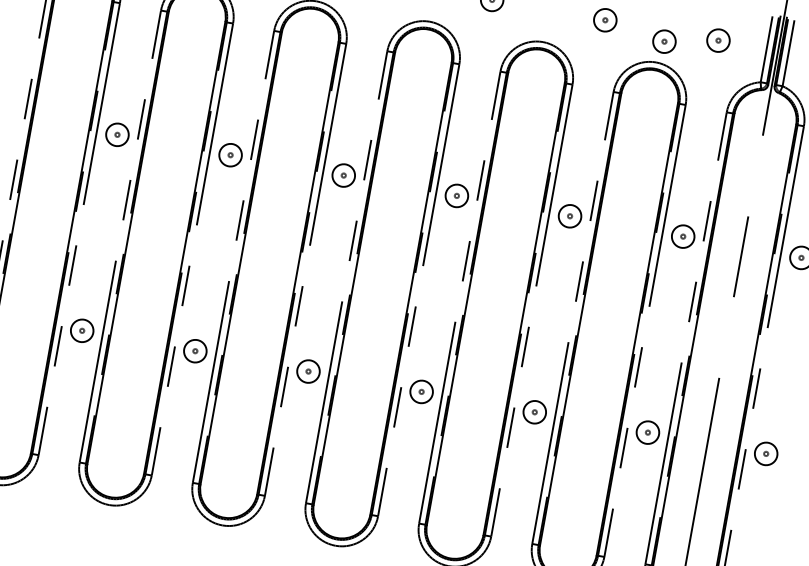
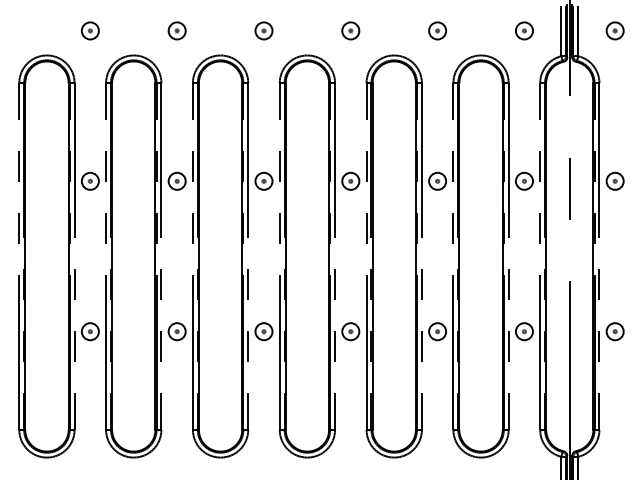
part: (664, 41) -> (484, 38), removed

